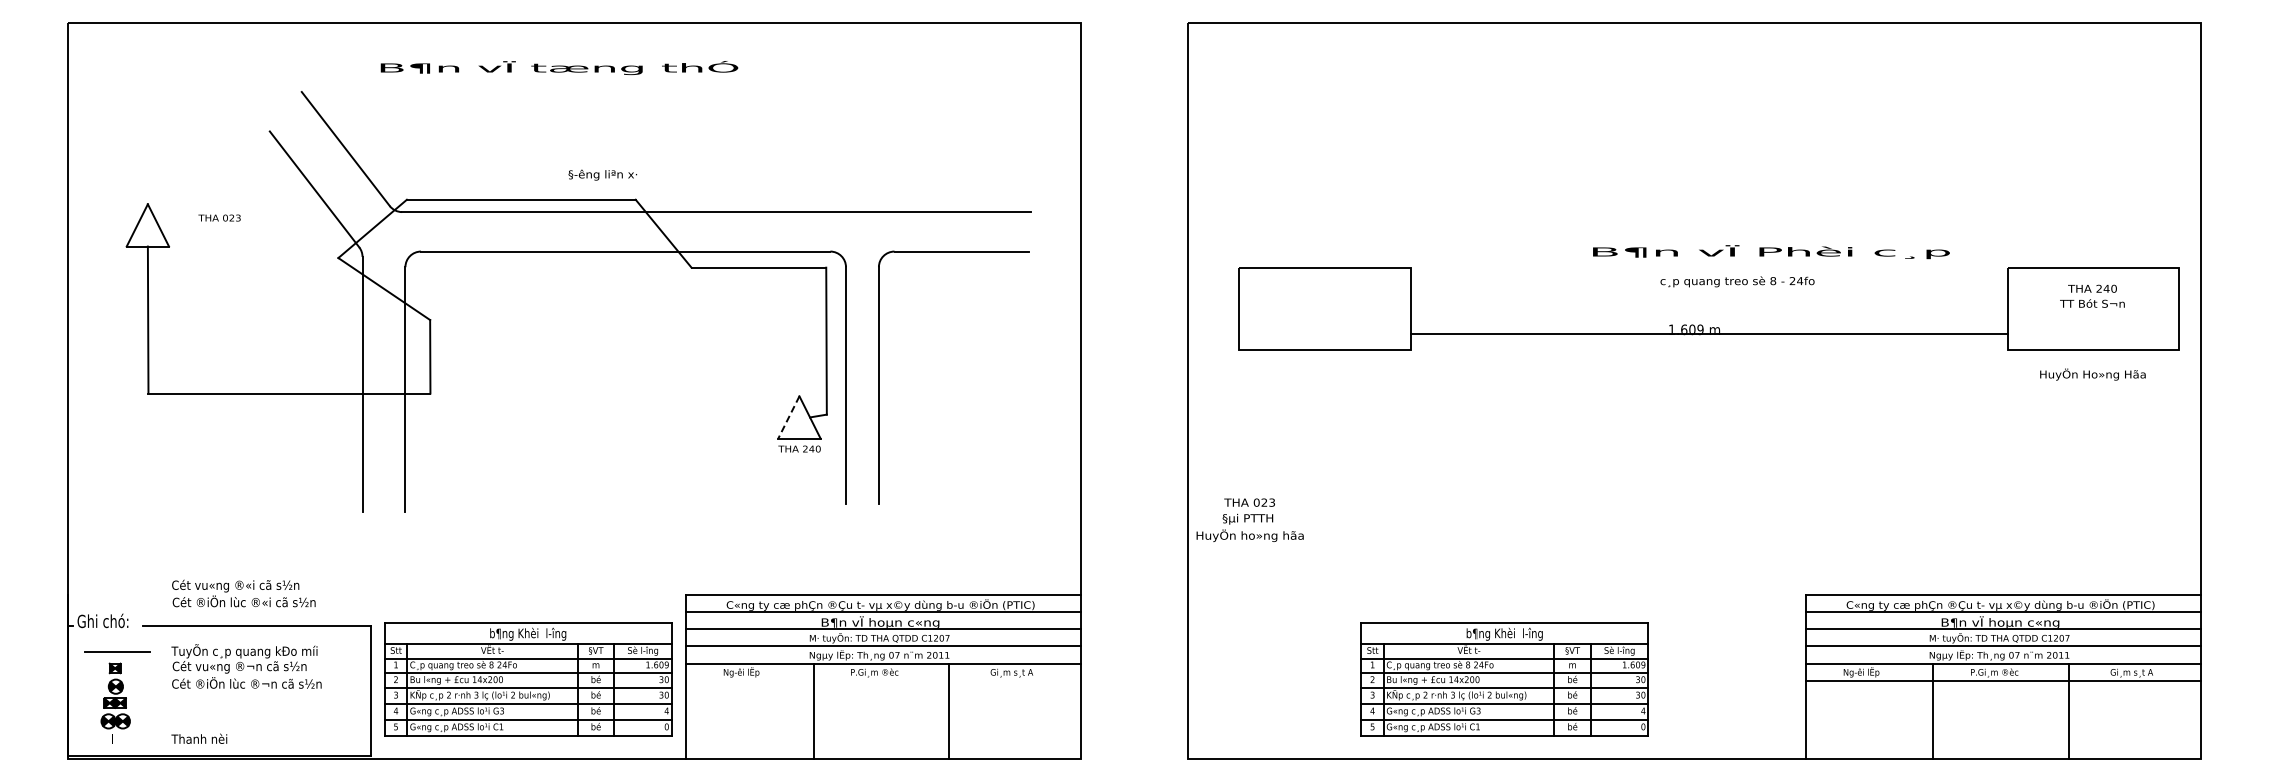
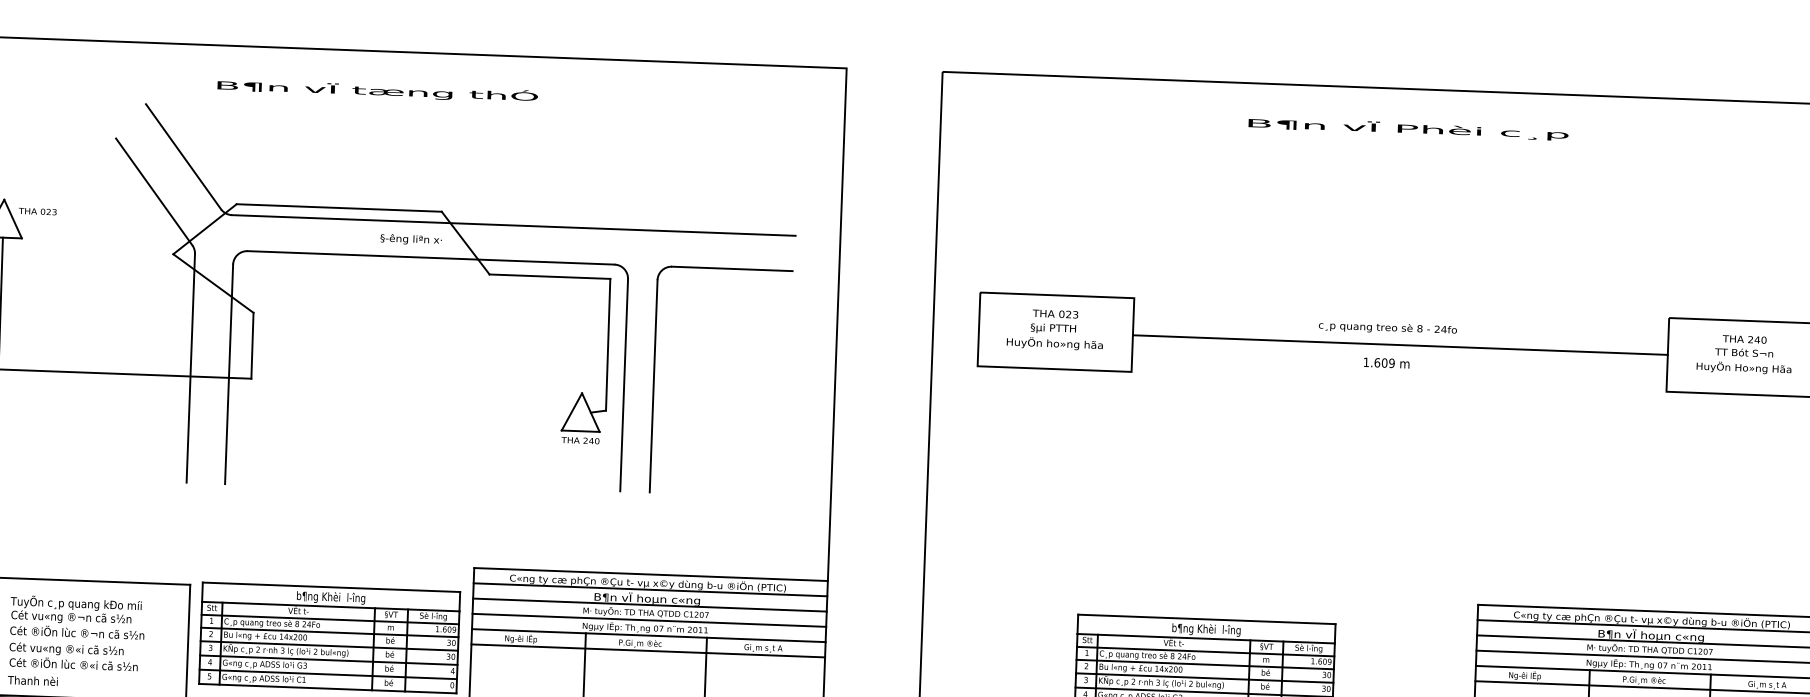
text: (602, 174) -> (410, 239), moved
text: (219, 217) -> (37, 211), moved
text: (1771, 252) -> (1408, 129), moved
text: (1737, 281) -> (1387, 327), moved
line: (1709, 334) -> (1400, 345), moved
text: (2092, 374) -> (1743, 367), moved
line: (788, 417) -> (571, 411), dashed -> solid
text: (1249, 519) -> (1054, 329), moved
text: (243, 593) -> (73, 656), moved
line: (883, 680) -> (648, 650), added

